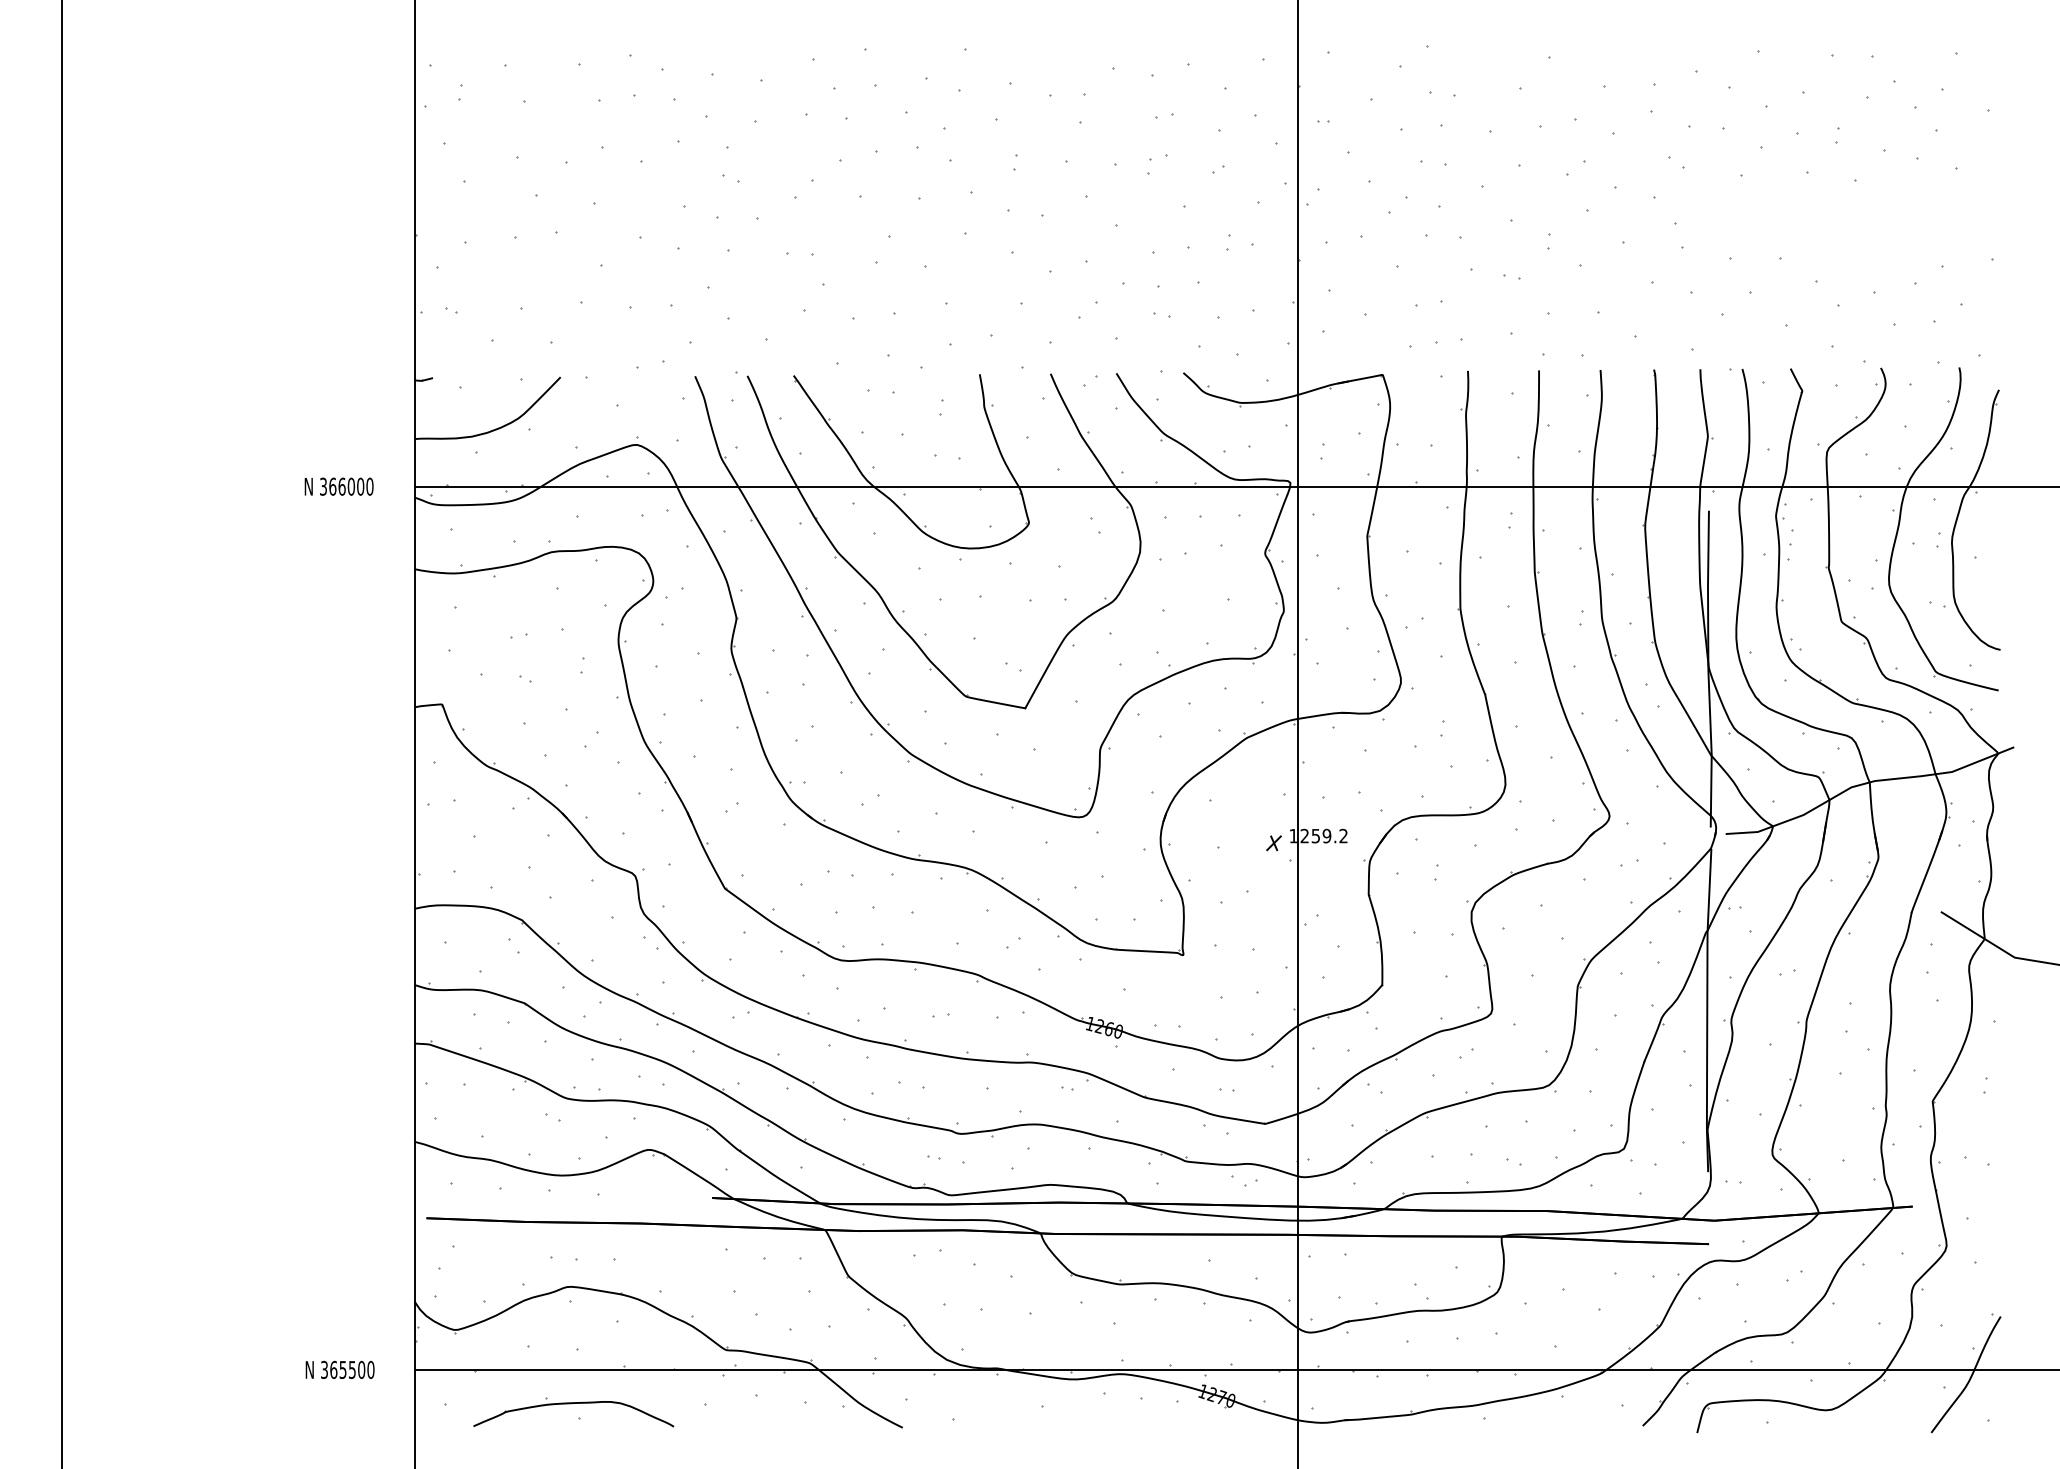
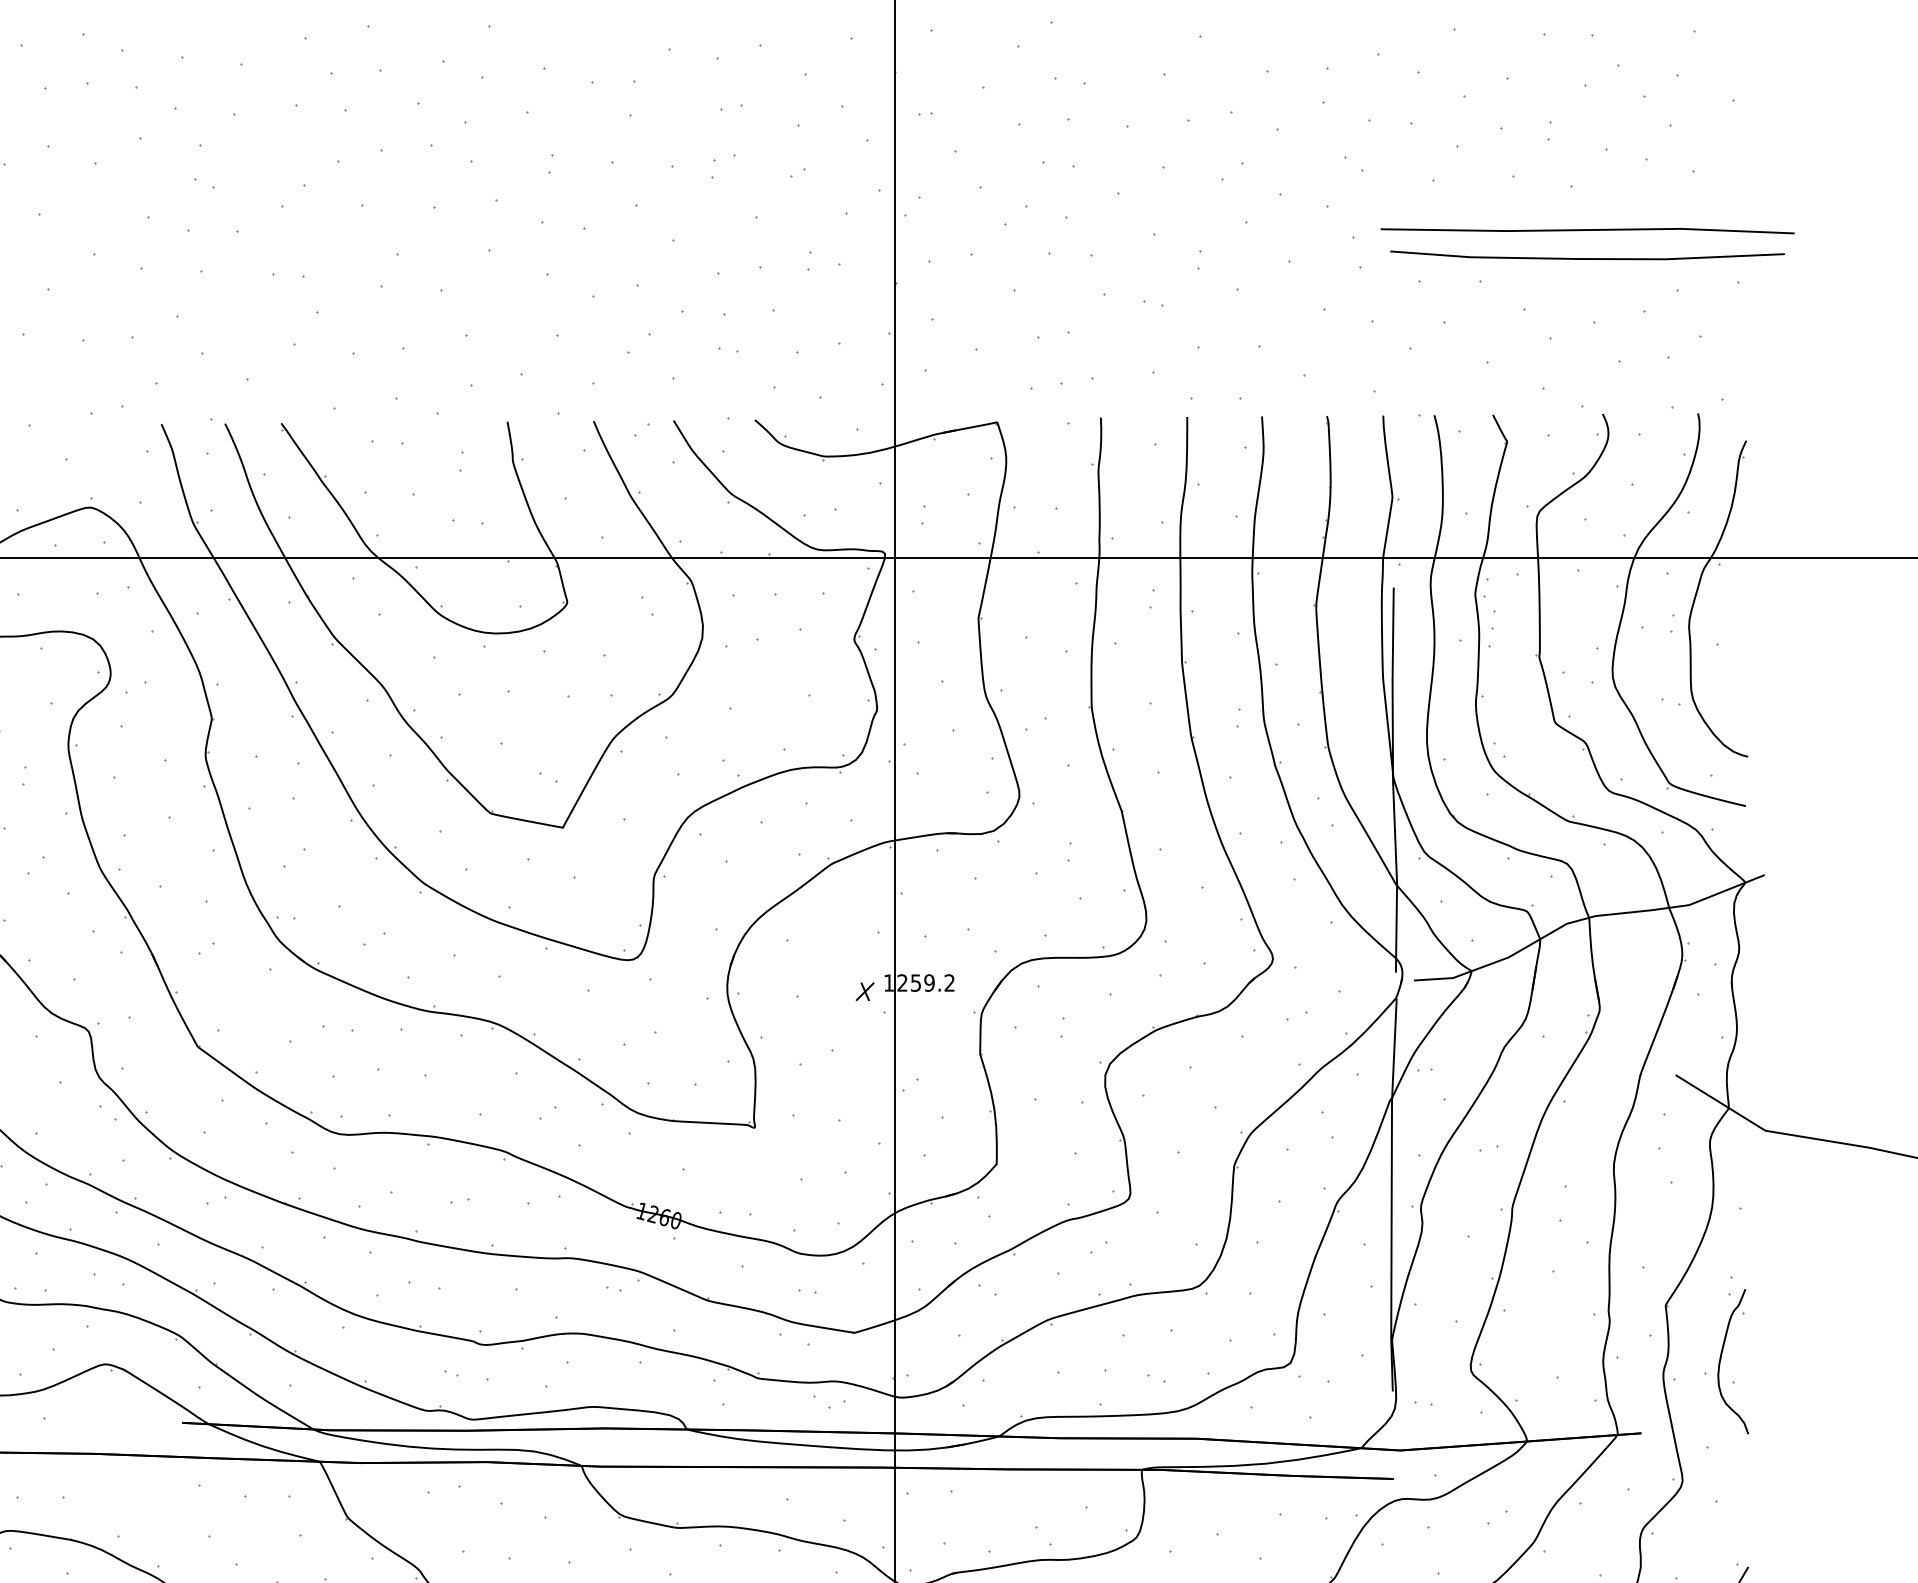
line: (1868, 217) -> (1587, 231), added
curve: (1868, 239) -> (1587, 257), added
part: (1978, 1147) -> (1721, 1361), added

